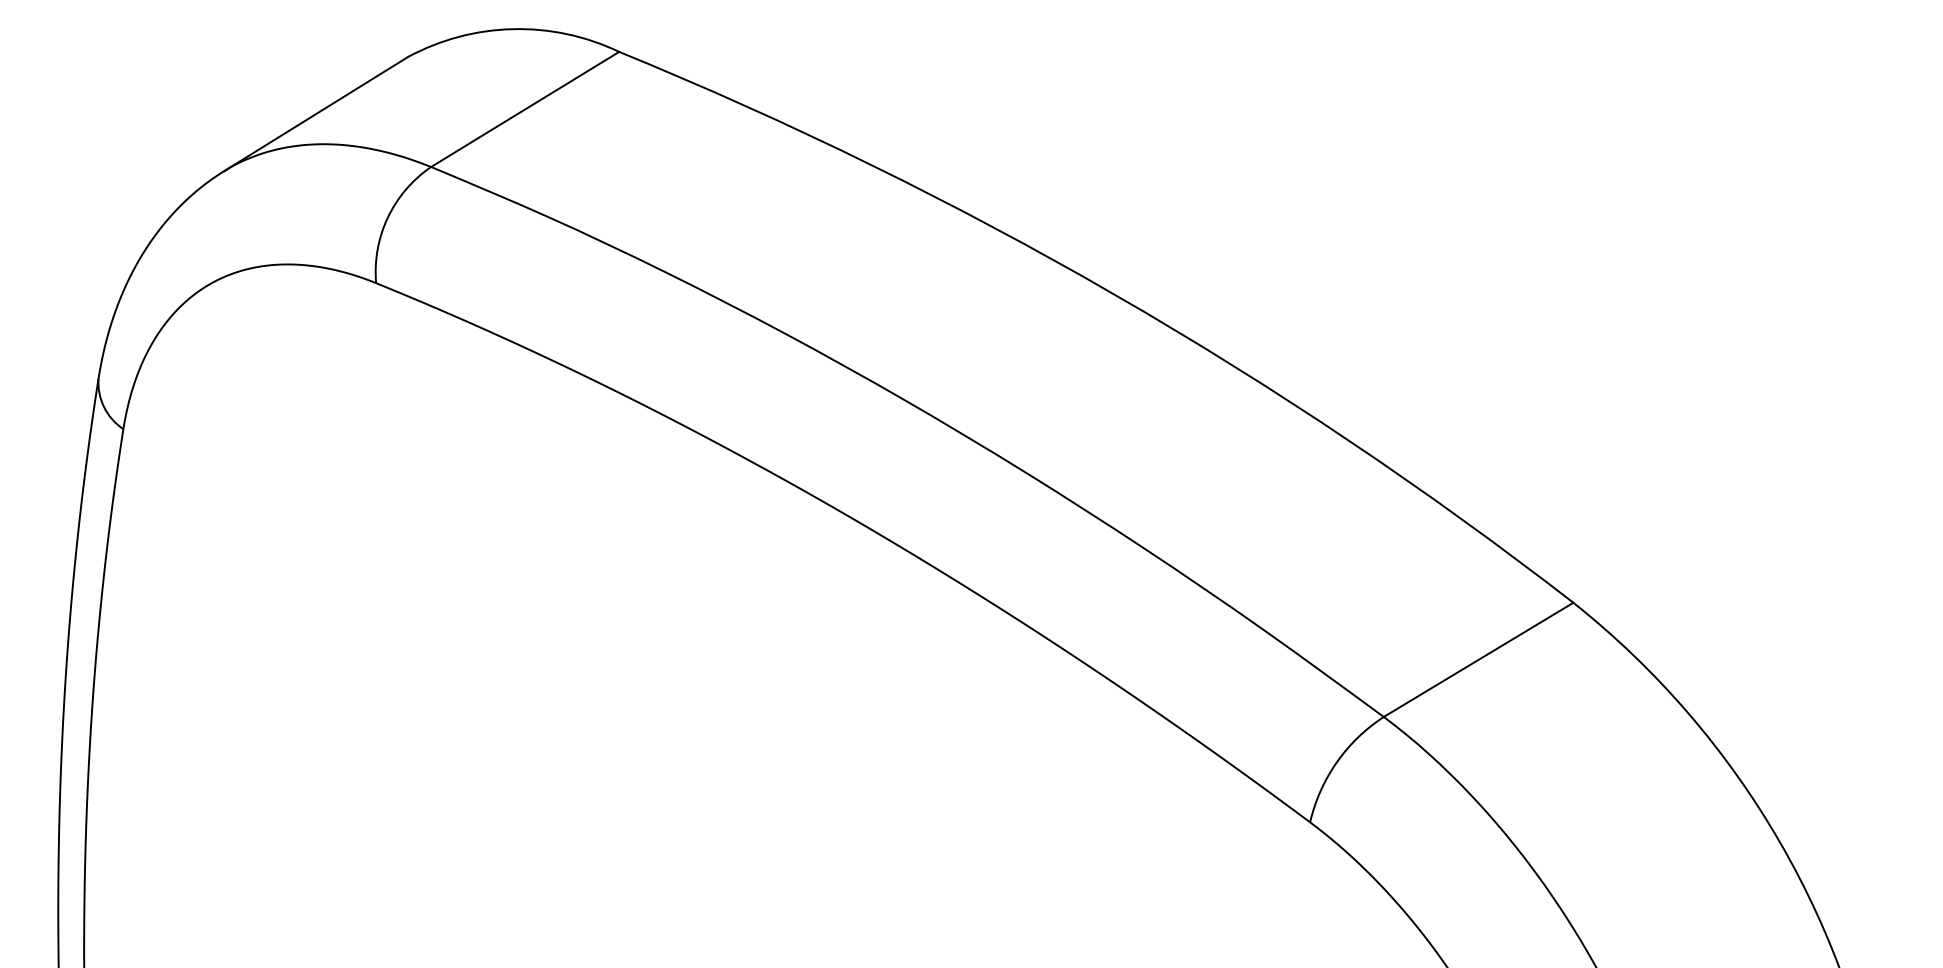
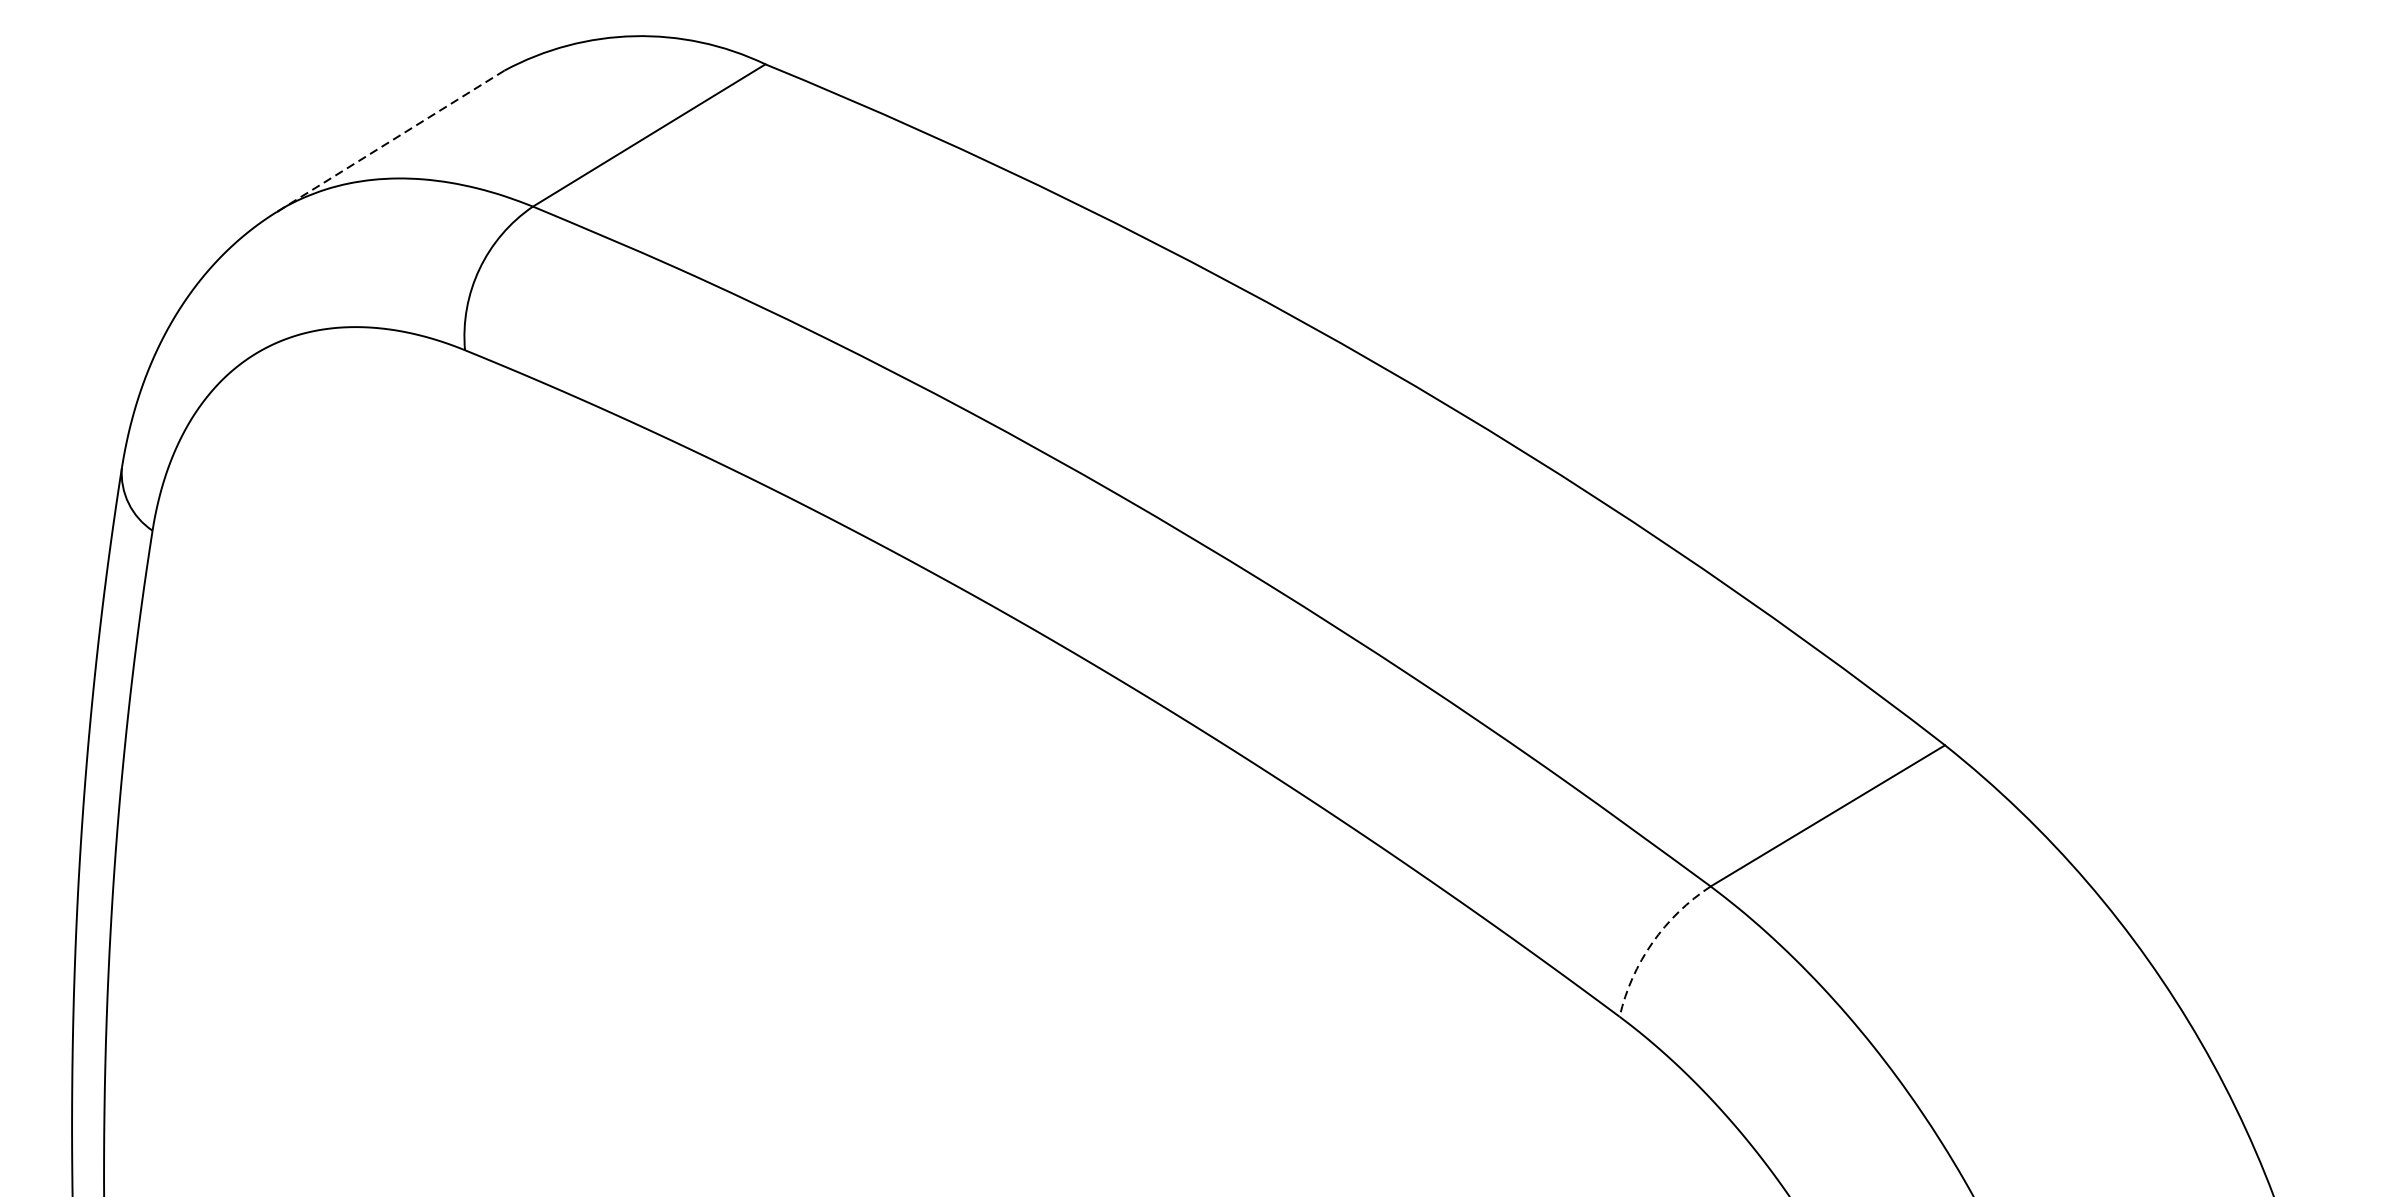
line: (315, 114) -> (390, 141), solid -> dashed
arc: (1336, 762) -> (1652, 942), solid -> dashed

